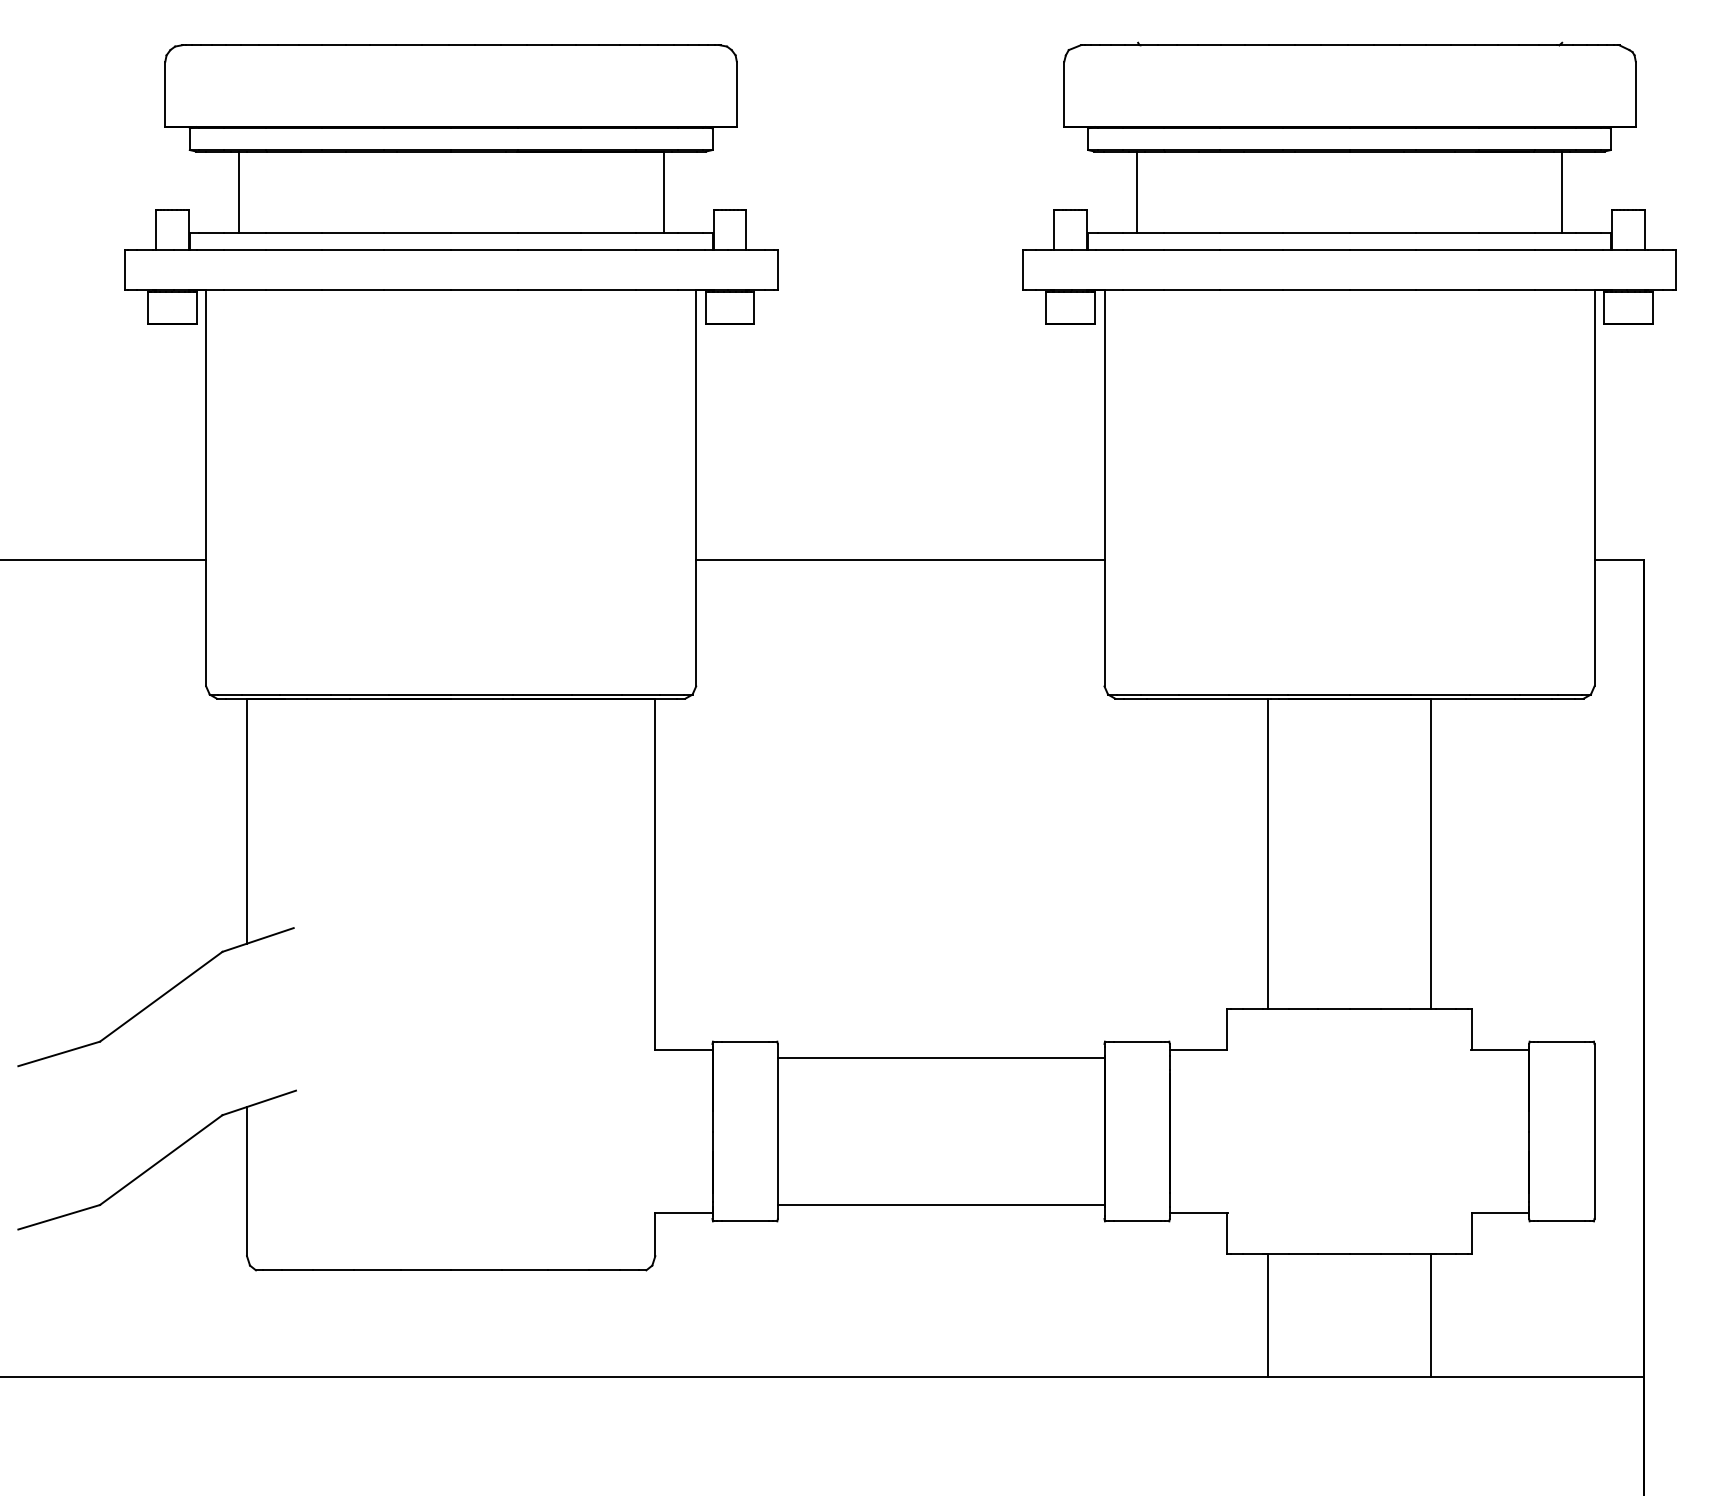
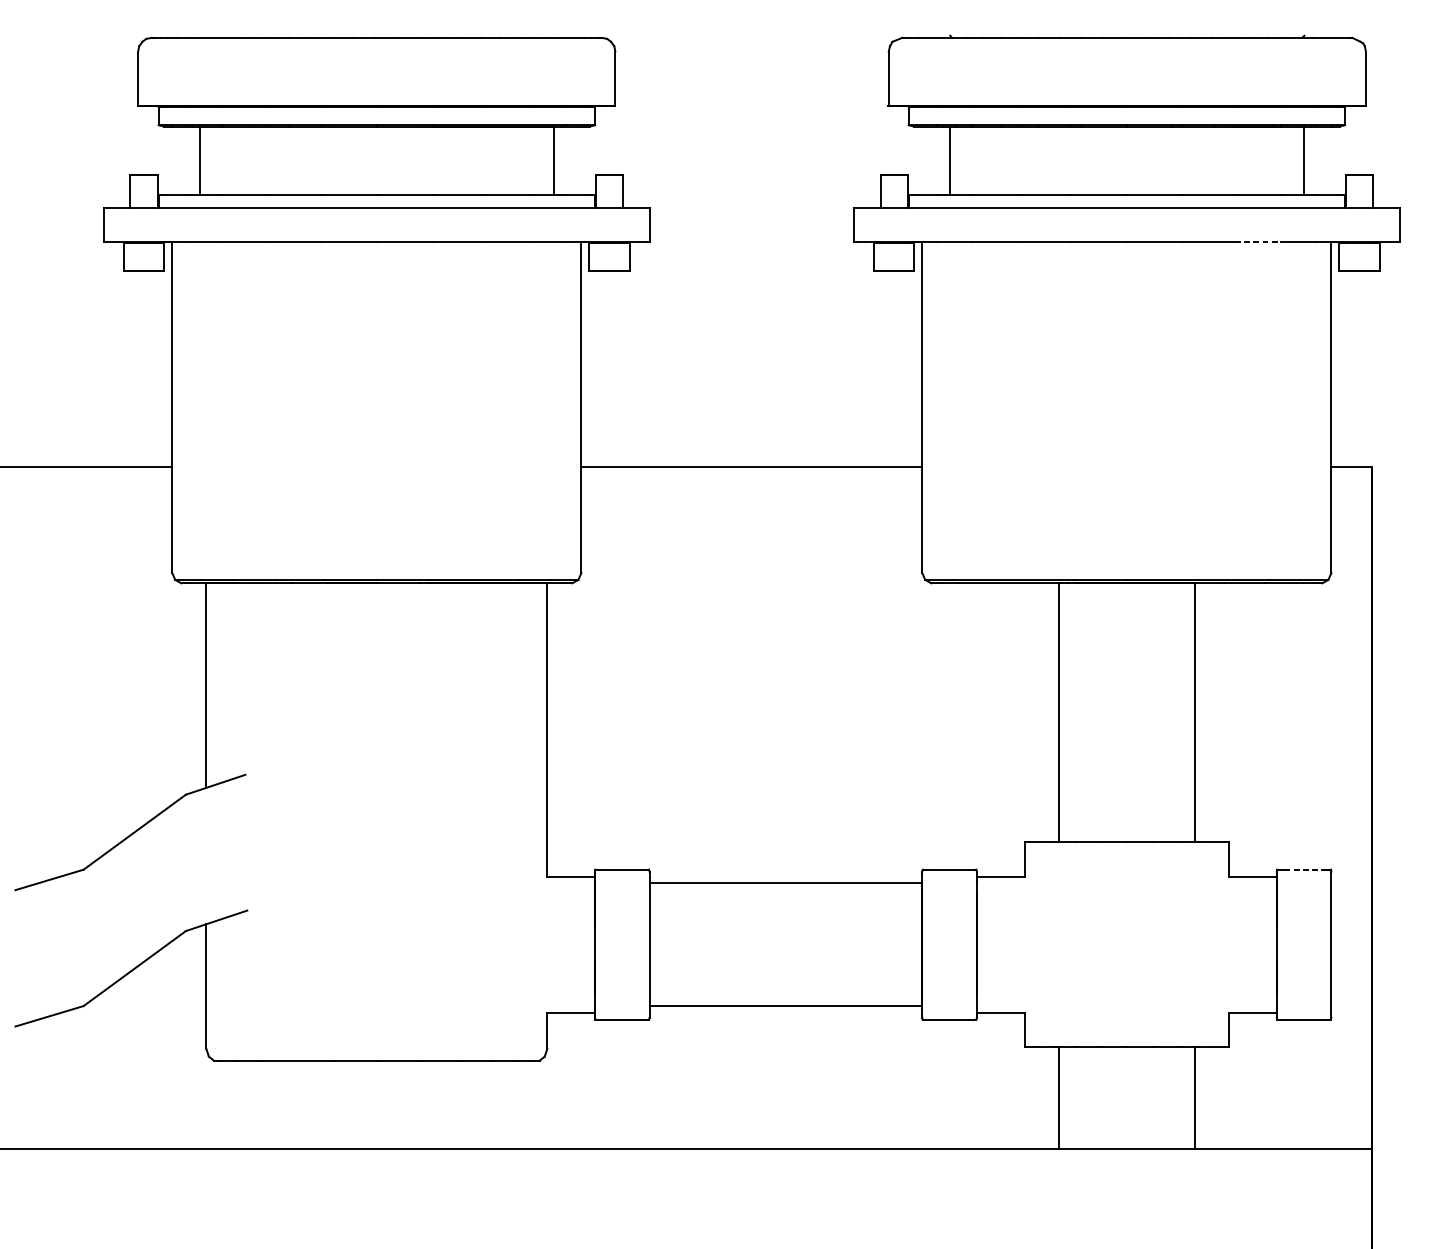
line: (1506, 290) -> (1257, 242), solid -> dashed
line: (1562, 1041) -> (1304, 869), solid -> dashed

